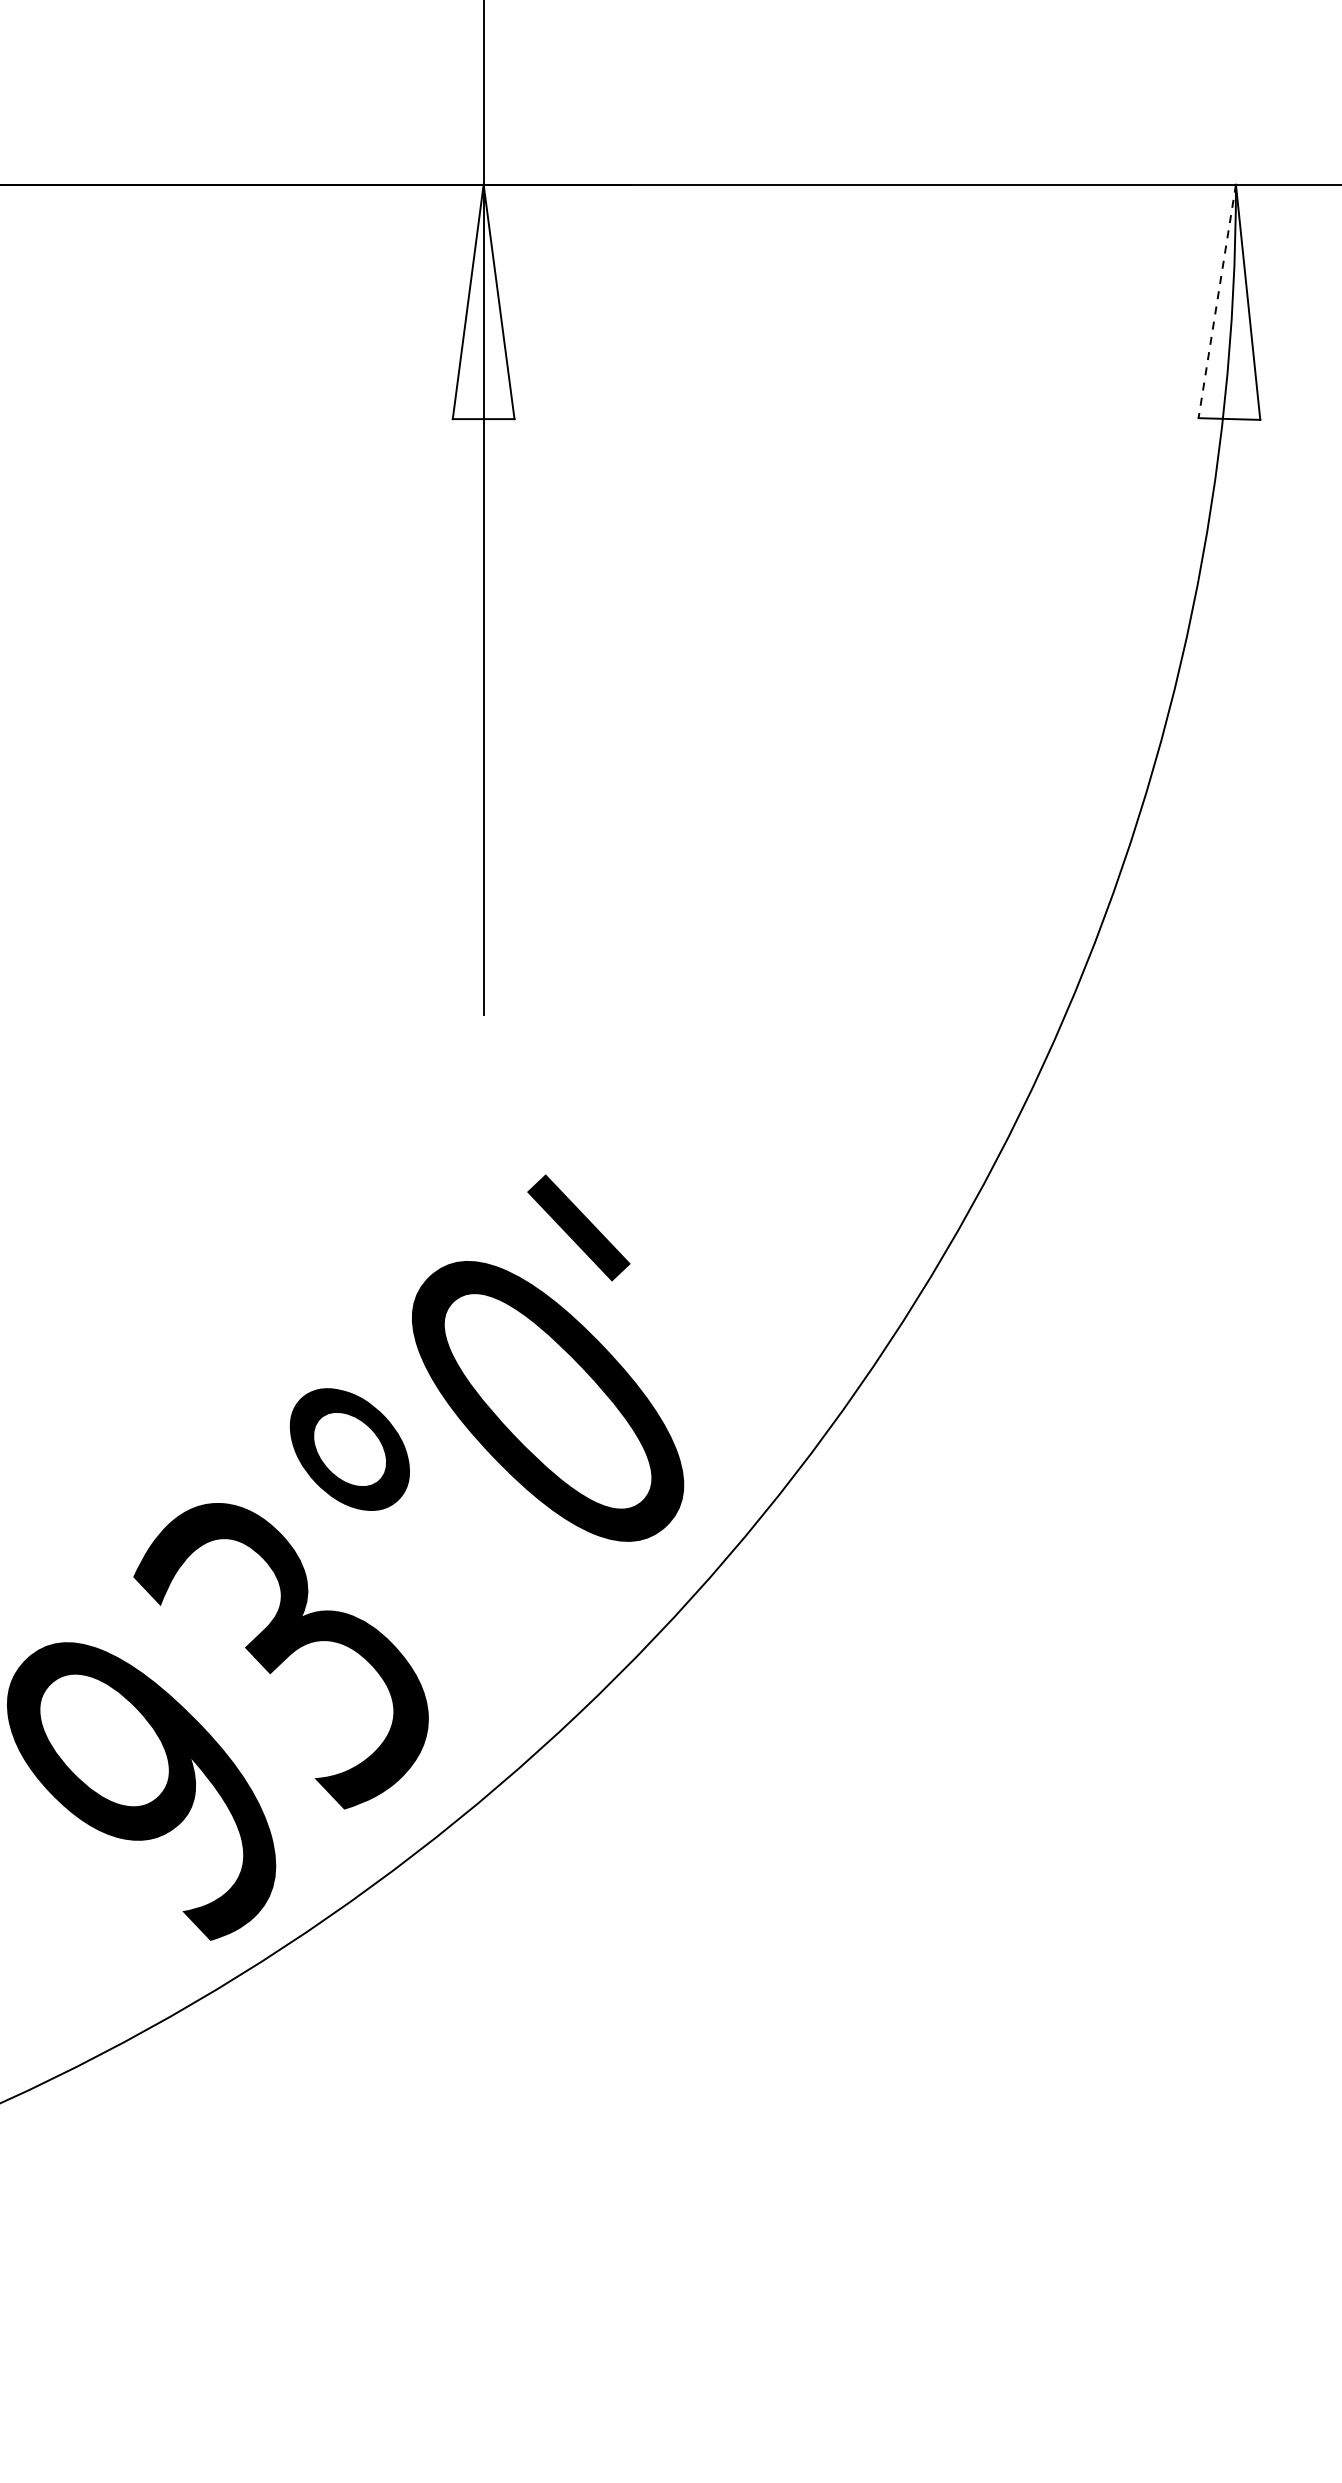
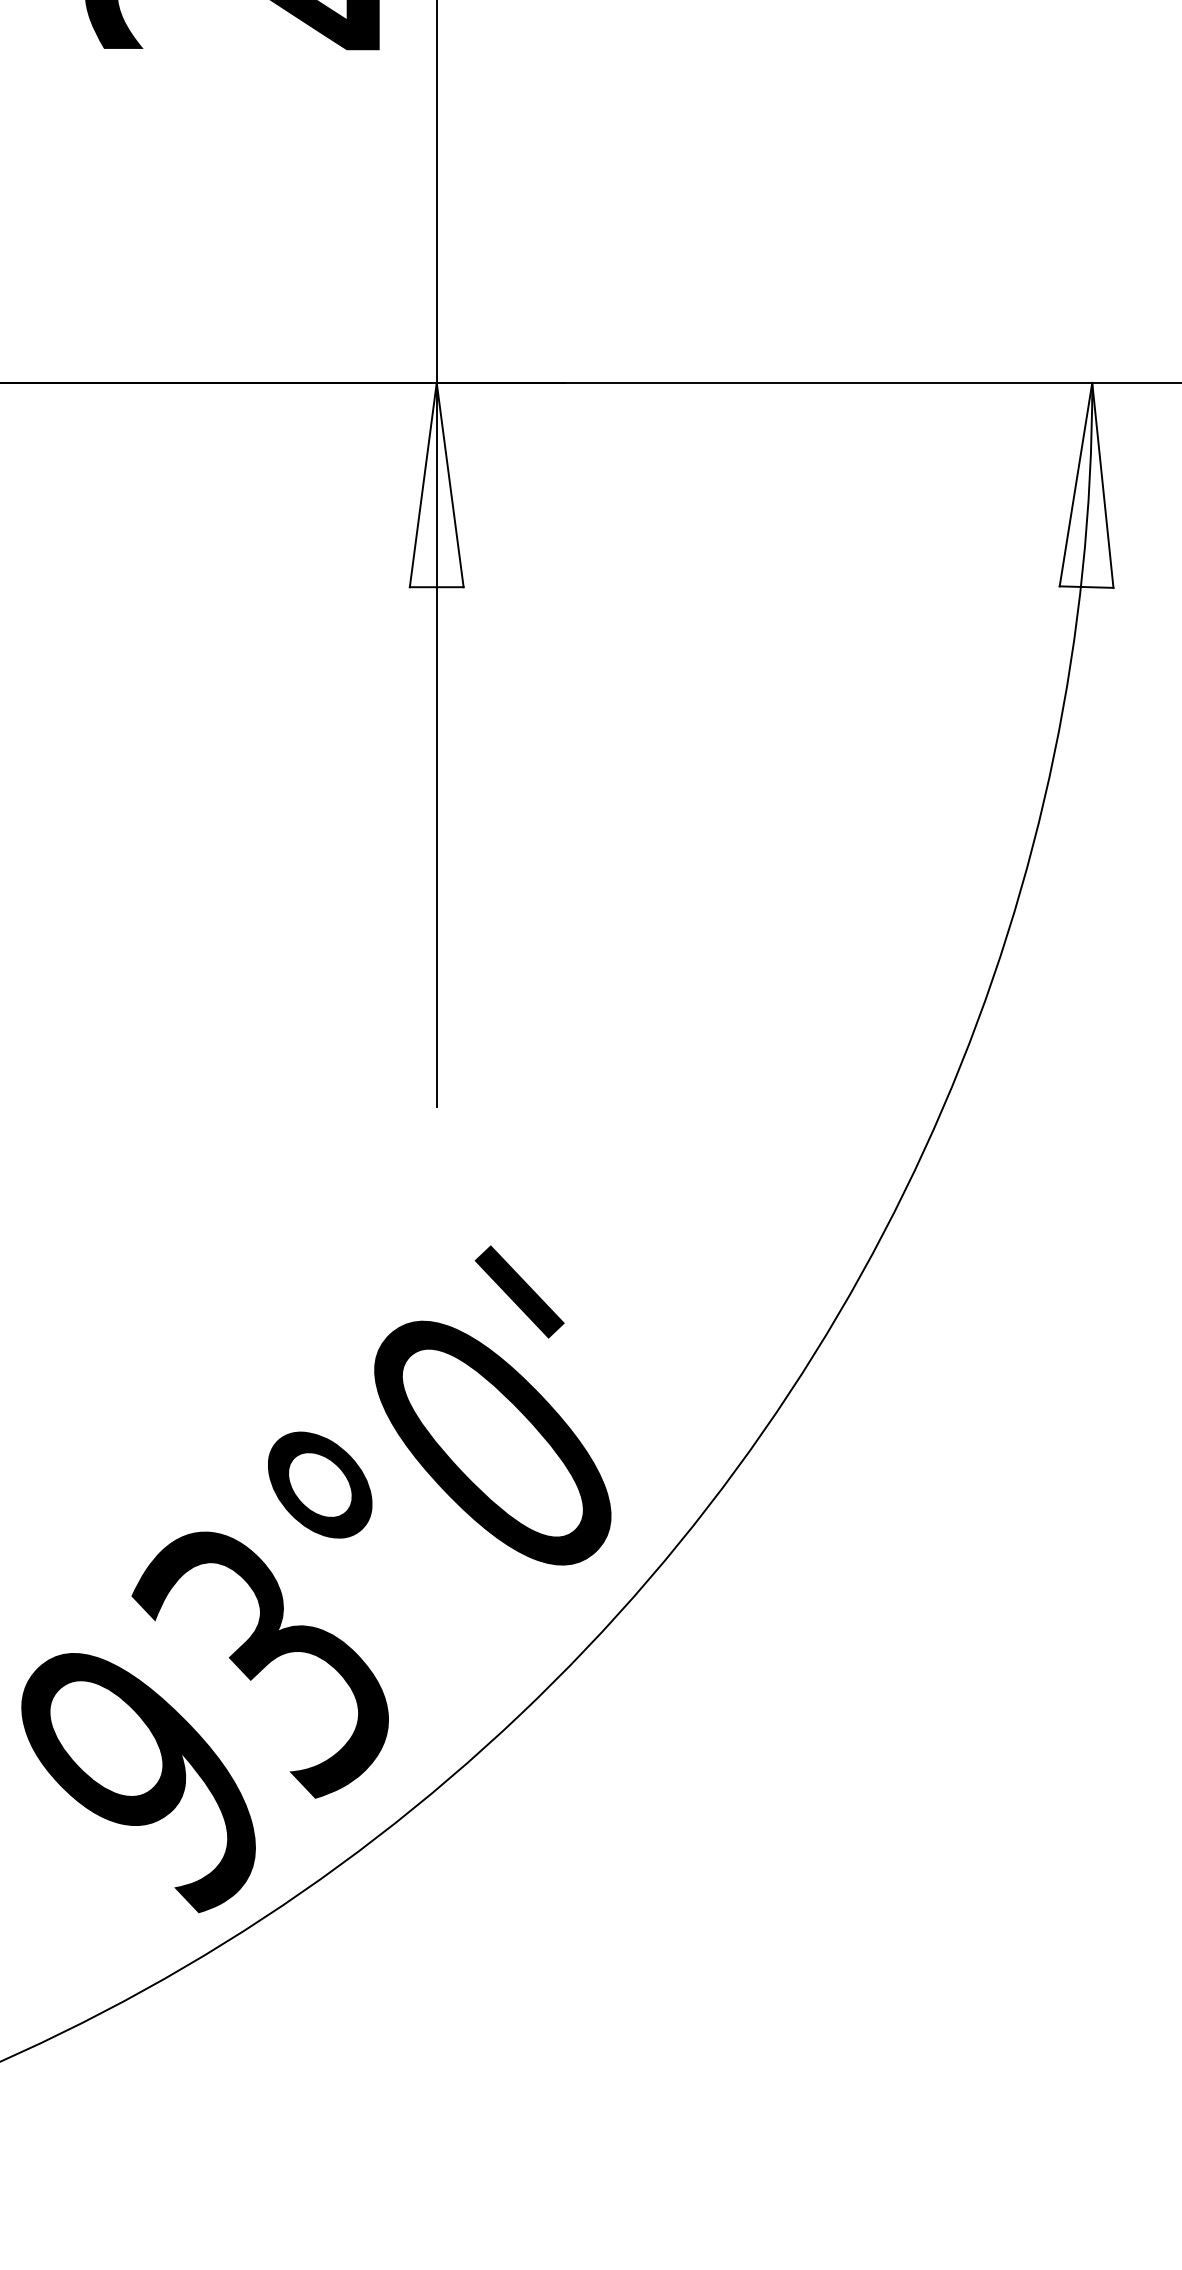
line: (1216, 302) -> (1075, 485), dashed -> solid

